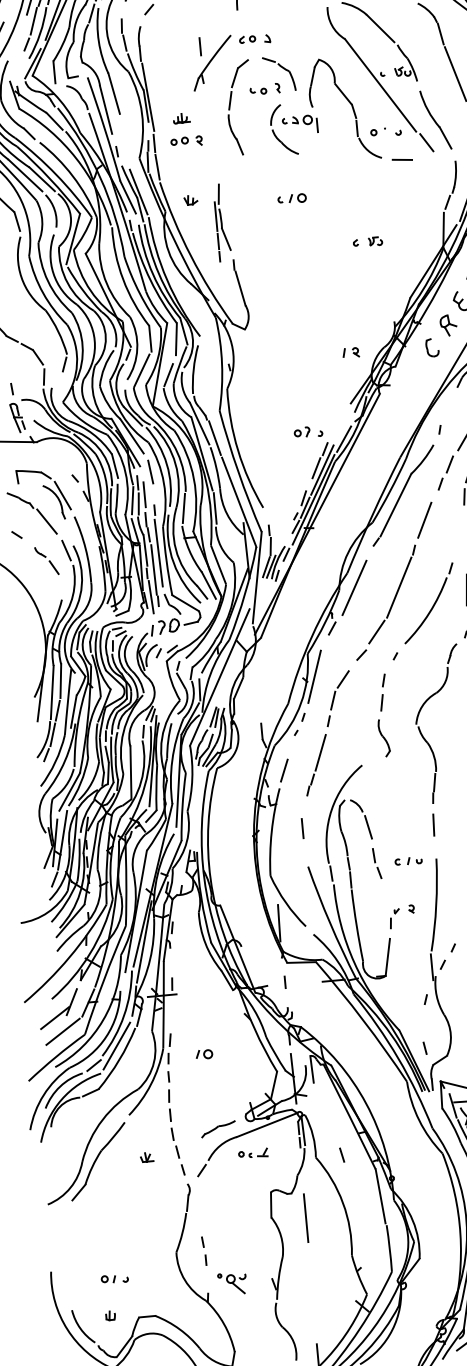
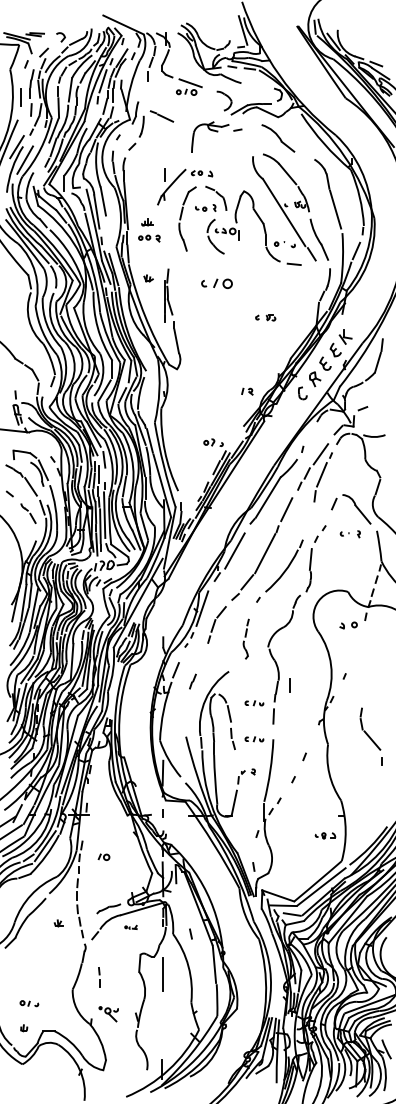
part: (292, 198) -> (217, 283), size x1.6
part: (381, 714) -> (245, 638), size x0.7
line: (320, 752) -> (201, 660), removed
part: (403, 808) -> (254, 703), added
line: (302, 828) -> (289, 685), moved
part: (252, 1153) -> (130, 927), size x0.6
line: (203, 1248) -> (99, 975), moved

